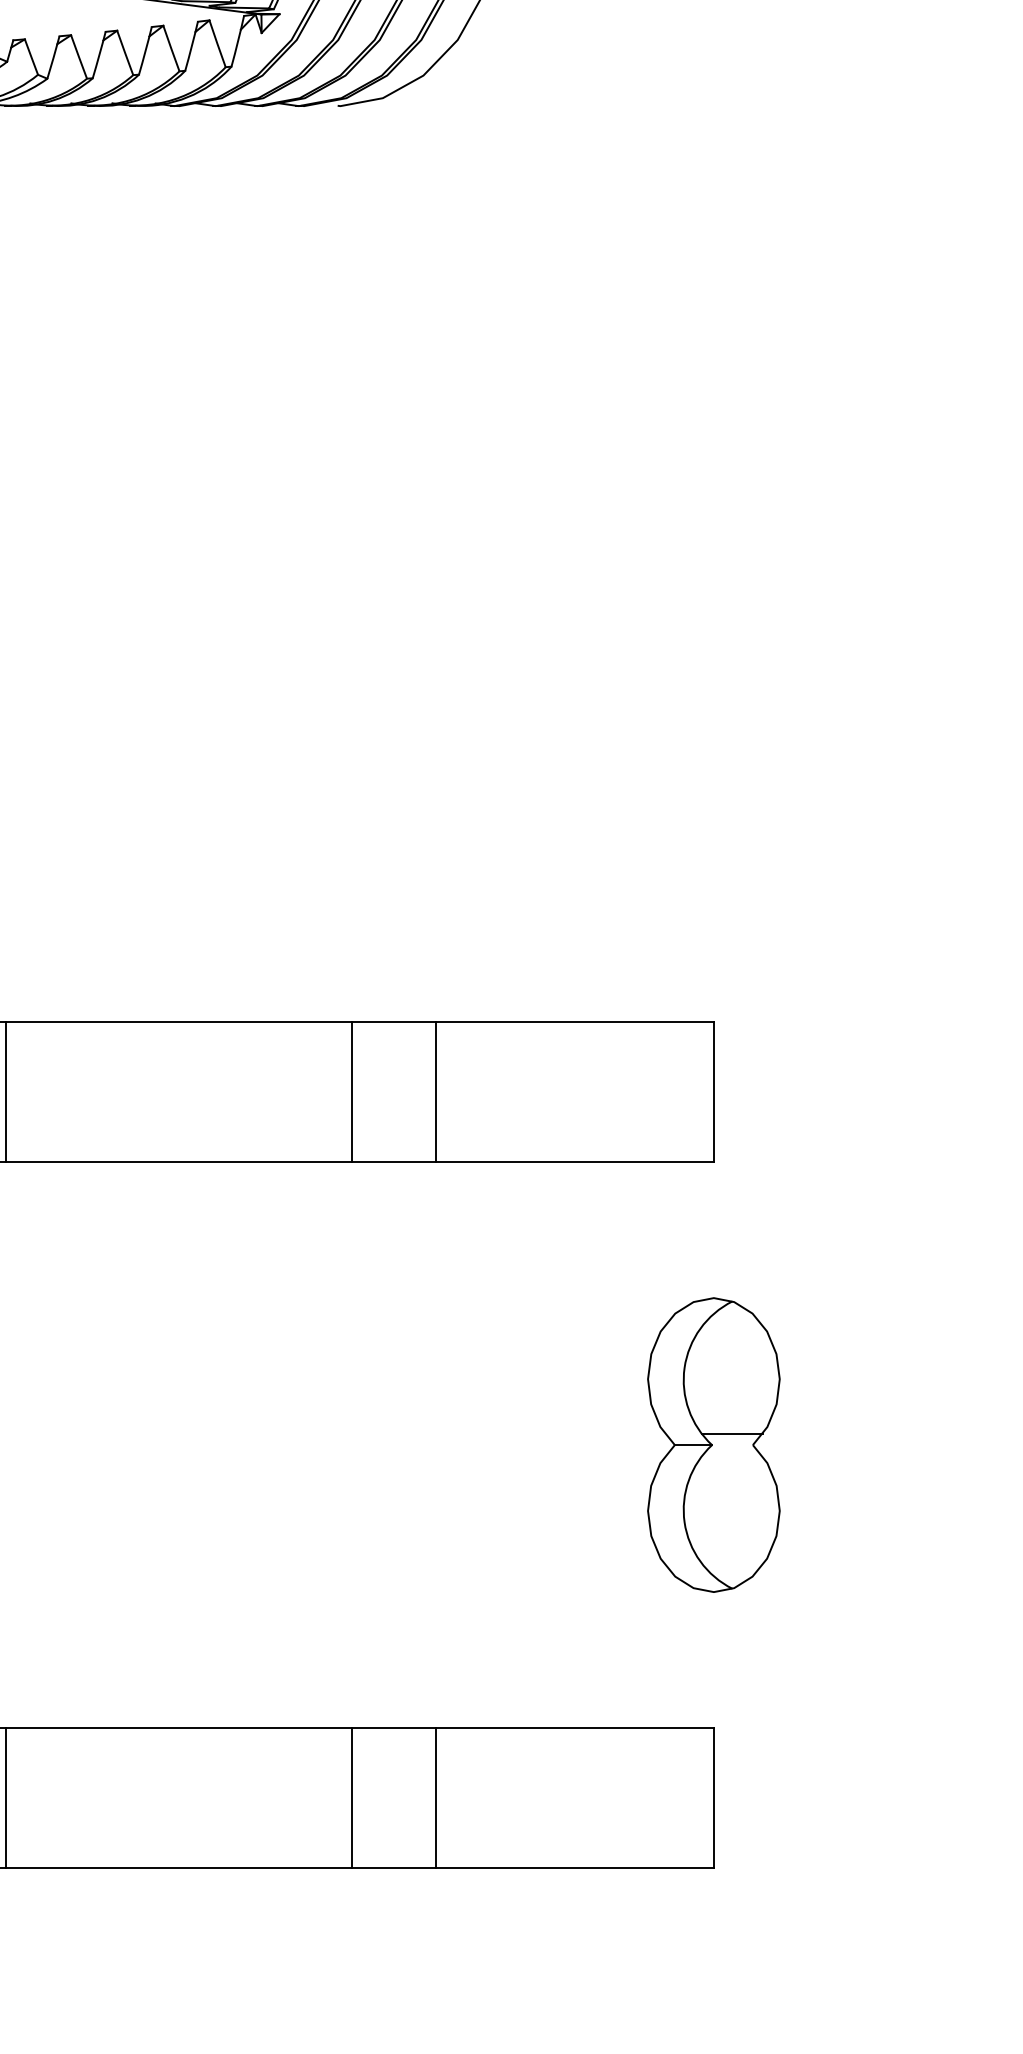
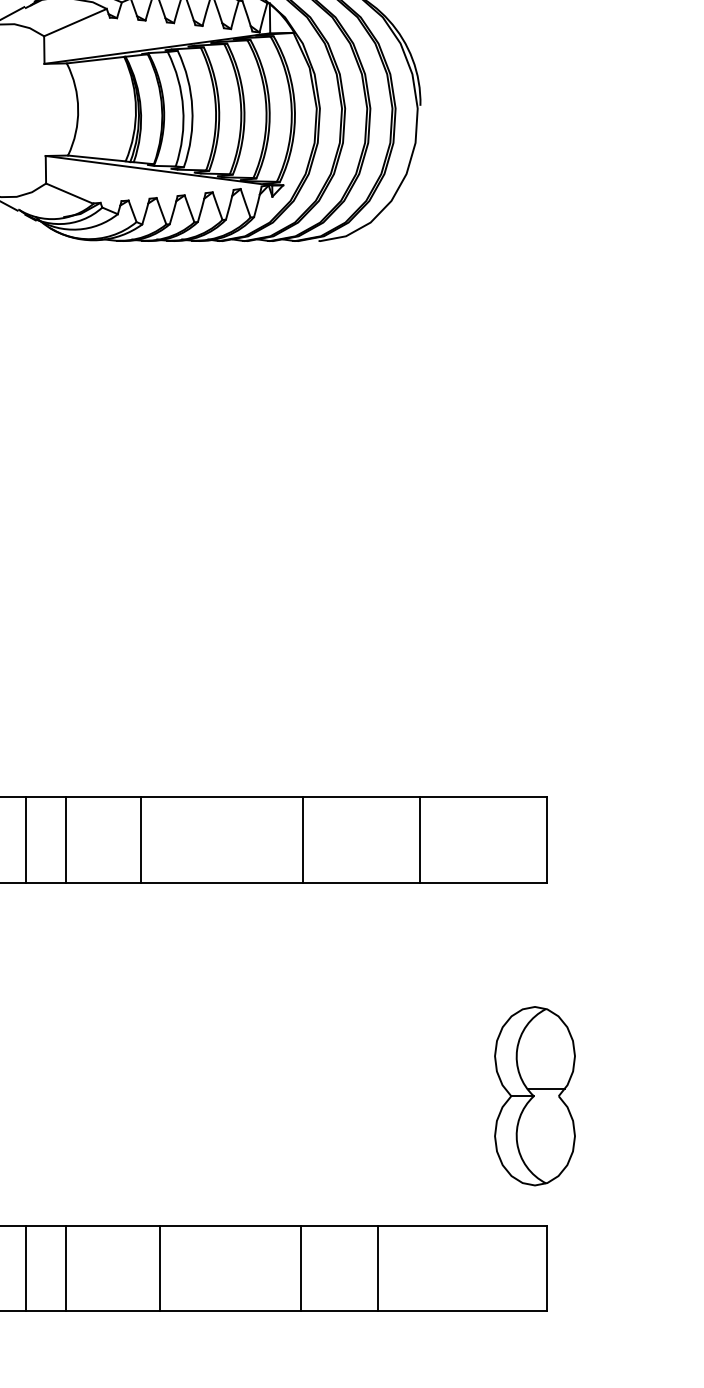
line: (6, 1091) -> (141, 839), moved
line: (352, 1091) -> (303, 839), moved
line: (436, 1091) -> (420, 839), moved
part: (713, 1445) -> (534, 1096), moved
line: (6, 1797) -> (160, 1268), moved
line: (352, 1797) -> (301, 1268), moved

